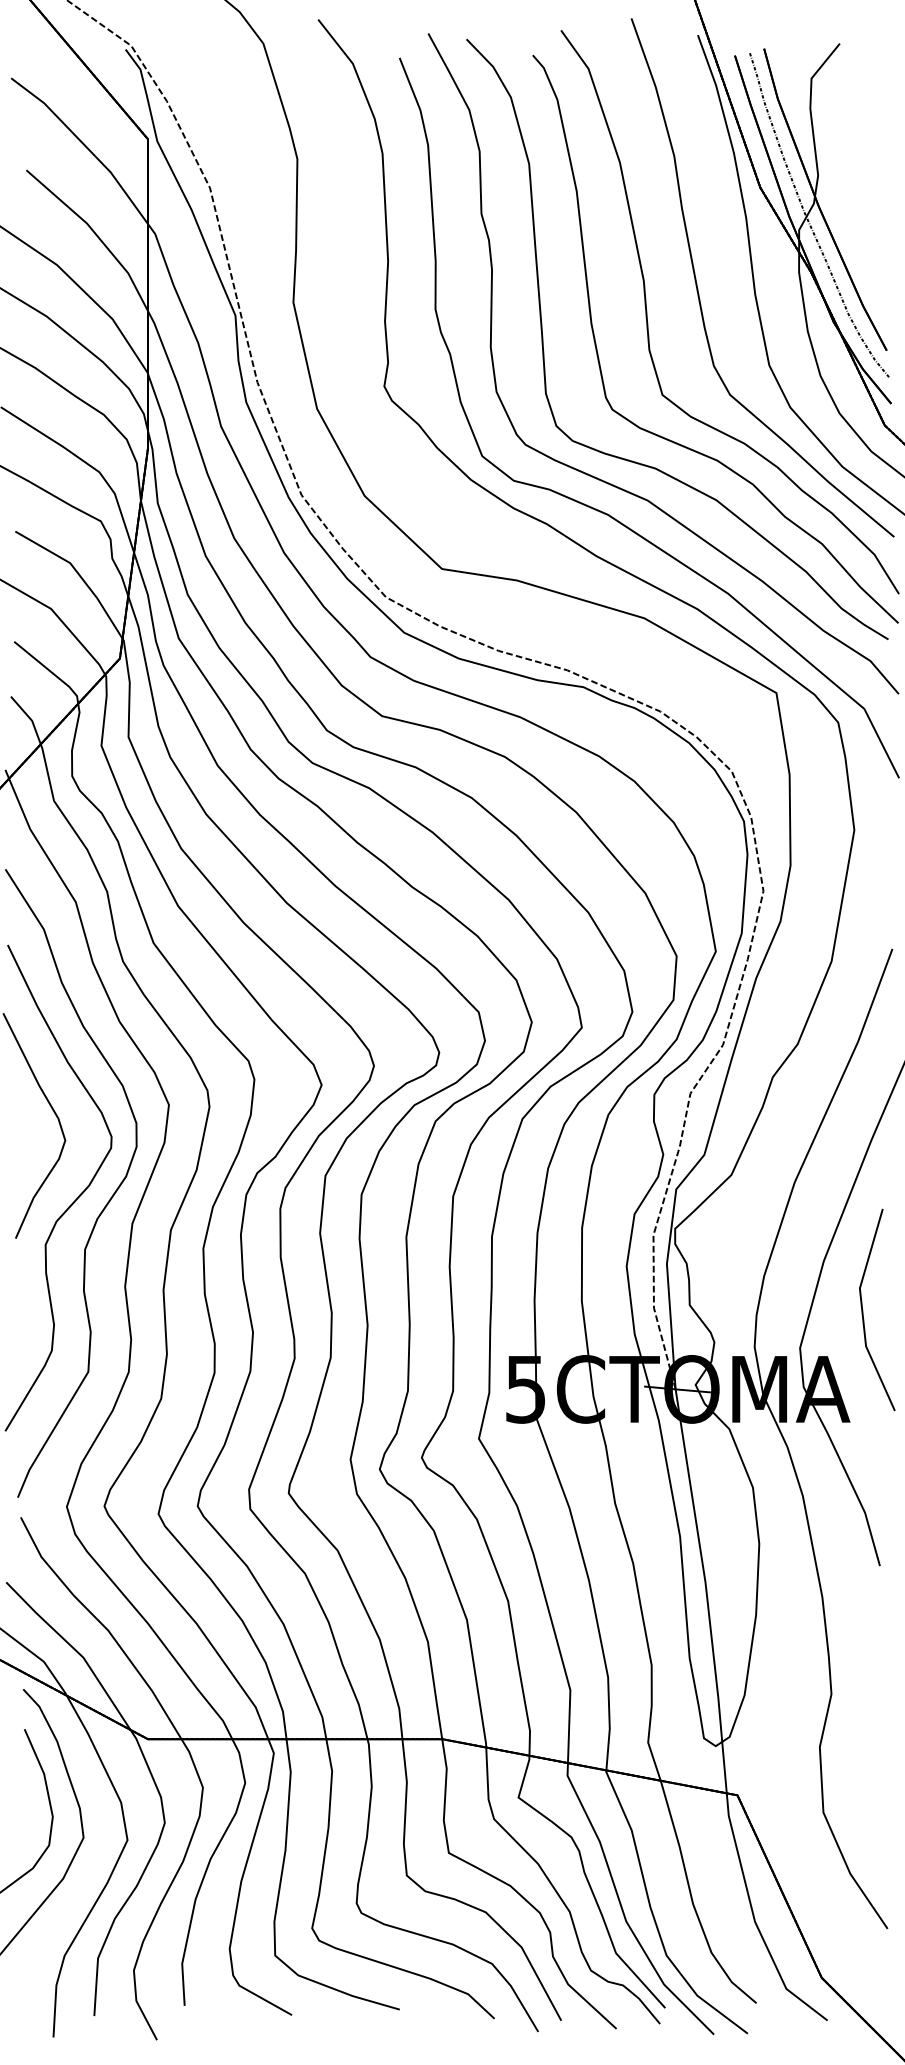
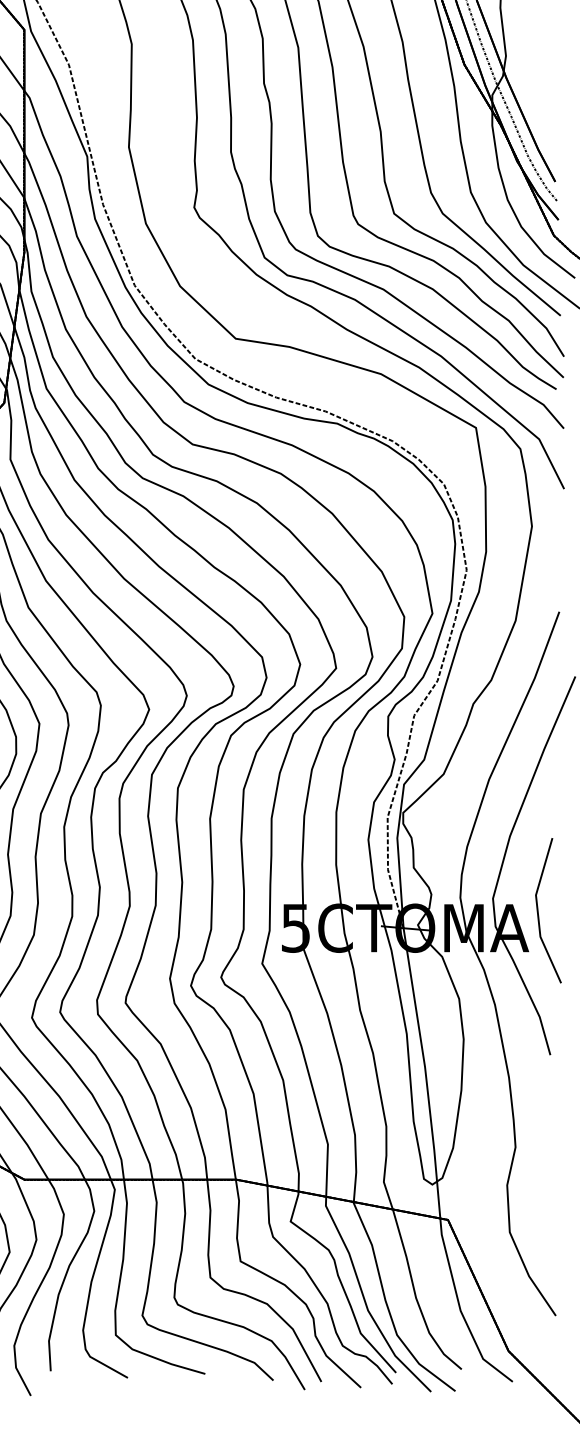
line: (863, 1310) -> (538, 911), moved

